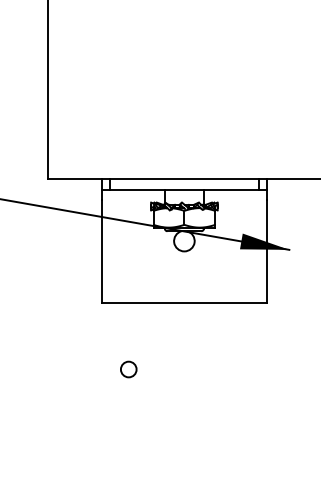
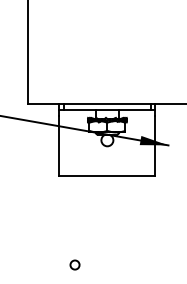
circle: (127, 368) -> (74, 264), moved

